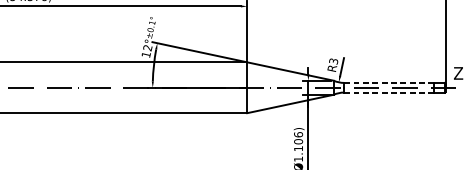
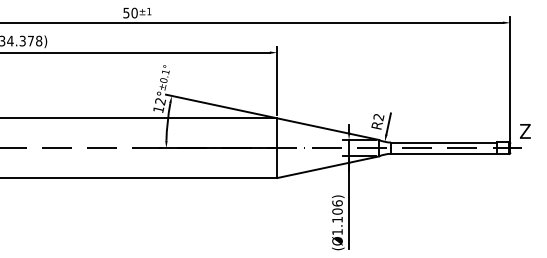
text: (333, 61) -> (378, 117), R3 -> R2
line: (389, 82) -> (444, 142), dashed -> solid
line: (389, 92) -> (444, 153), dashed -> solid

